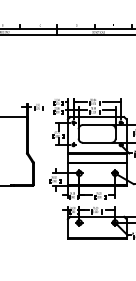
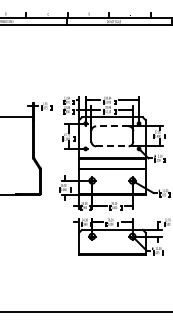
line: (96, 125) -> (111, 126), solid -> dashed
line: (97, 142) -> (112, 146), solid -> dashed

